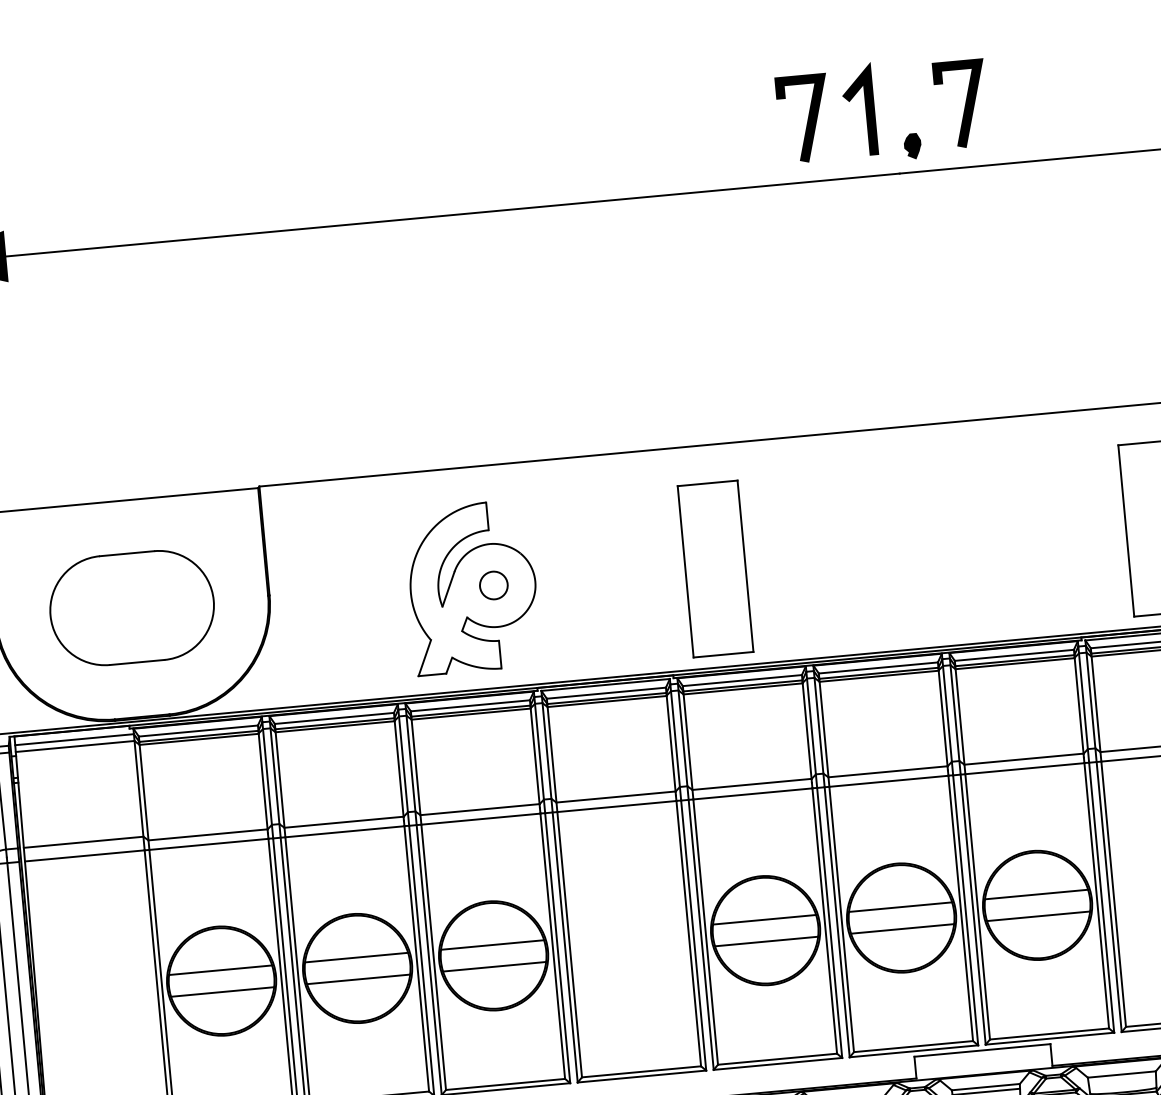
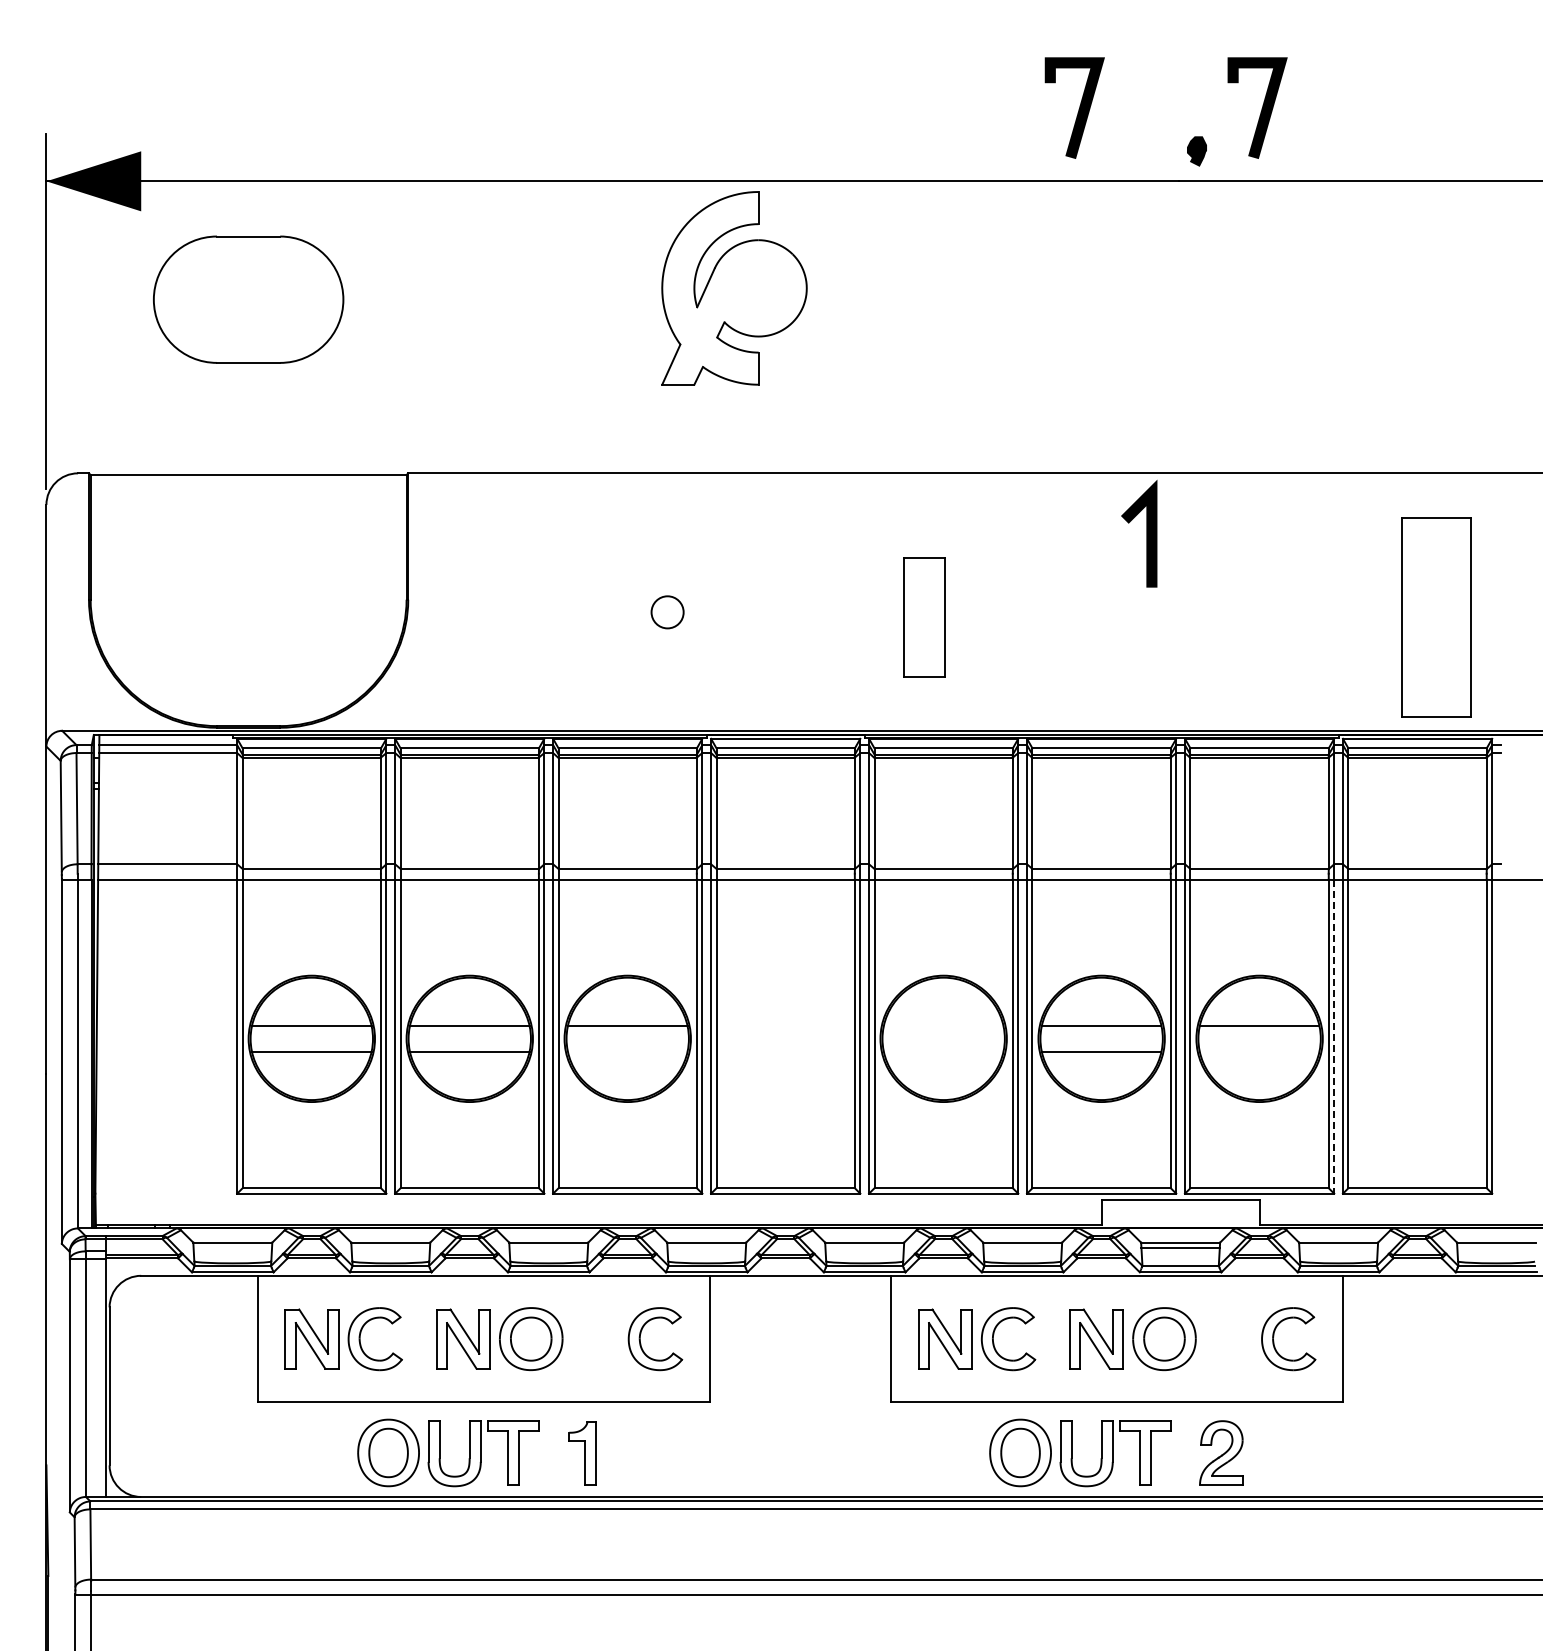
line: (865, 109) -> (1146, 533), moved
part: (715, 569) -> (924, 617), size x0.6
part: (473, 587) -> (734, 288), moved
part: (132, 607) -> (248, 299), moved
line: (1101, 897) -> (1334, 1036), solid -> dashed
line: (1038, 916) -> (1259, 1051), removed
line: (764, 920) -> (943, 1026), removed
line: (766, 941) -> (943, 1051), removed
line: (494, 966) -> (627, 1051), removed

